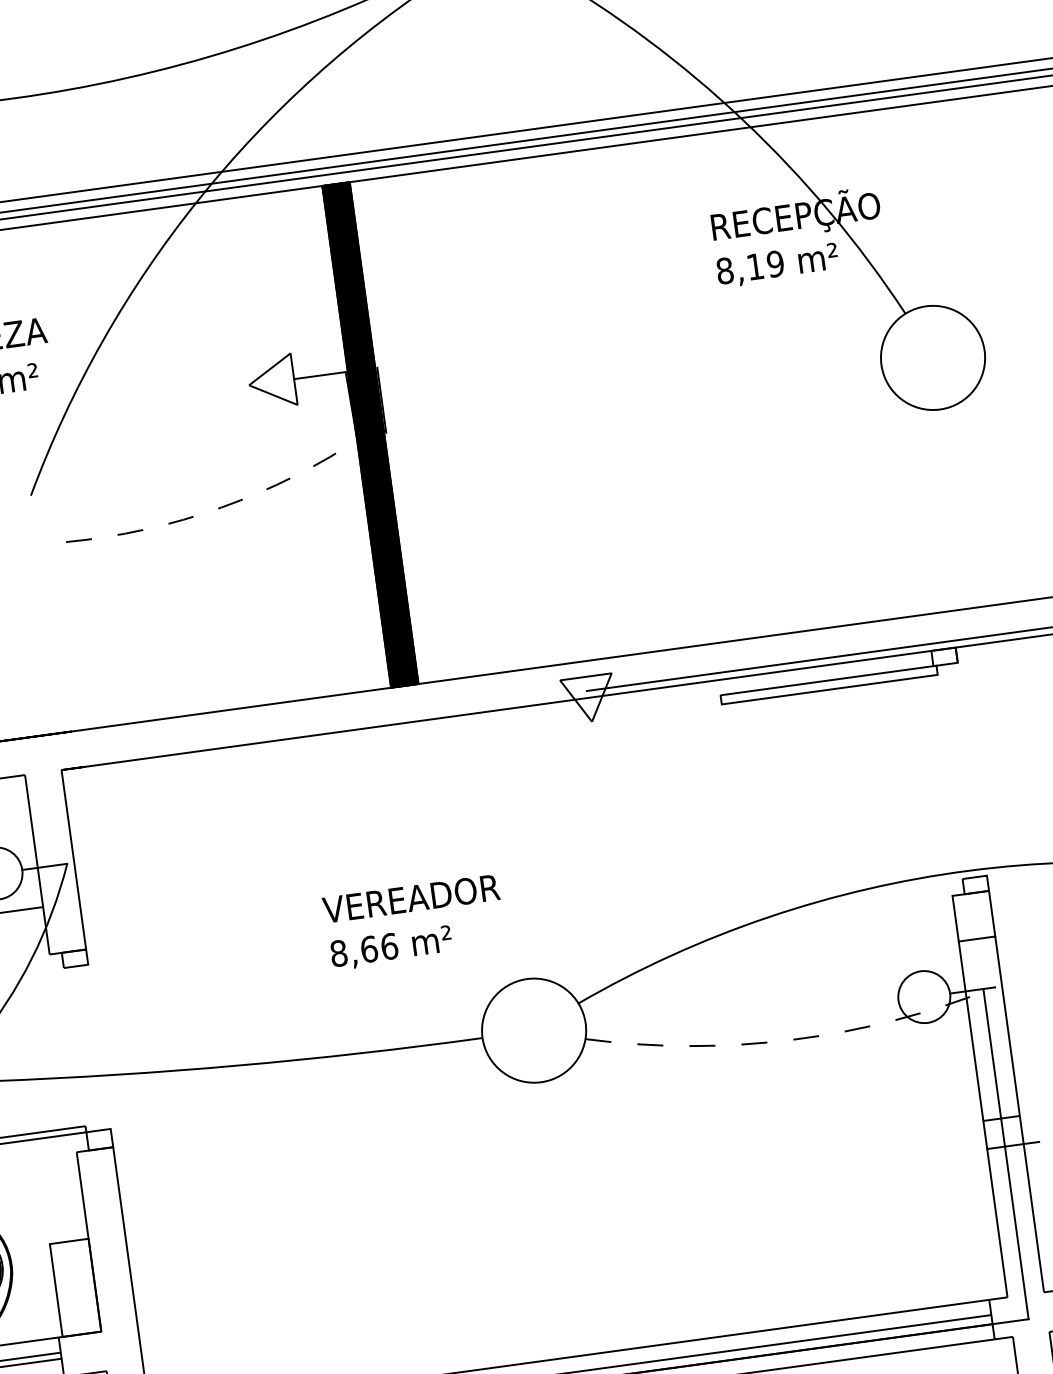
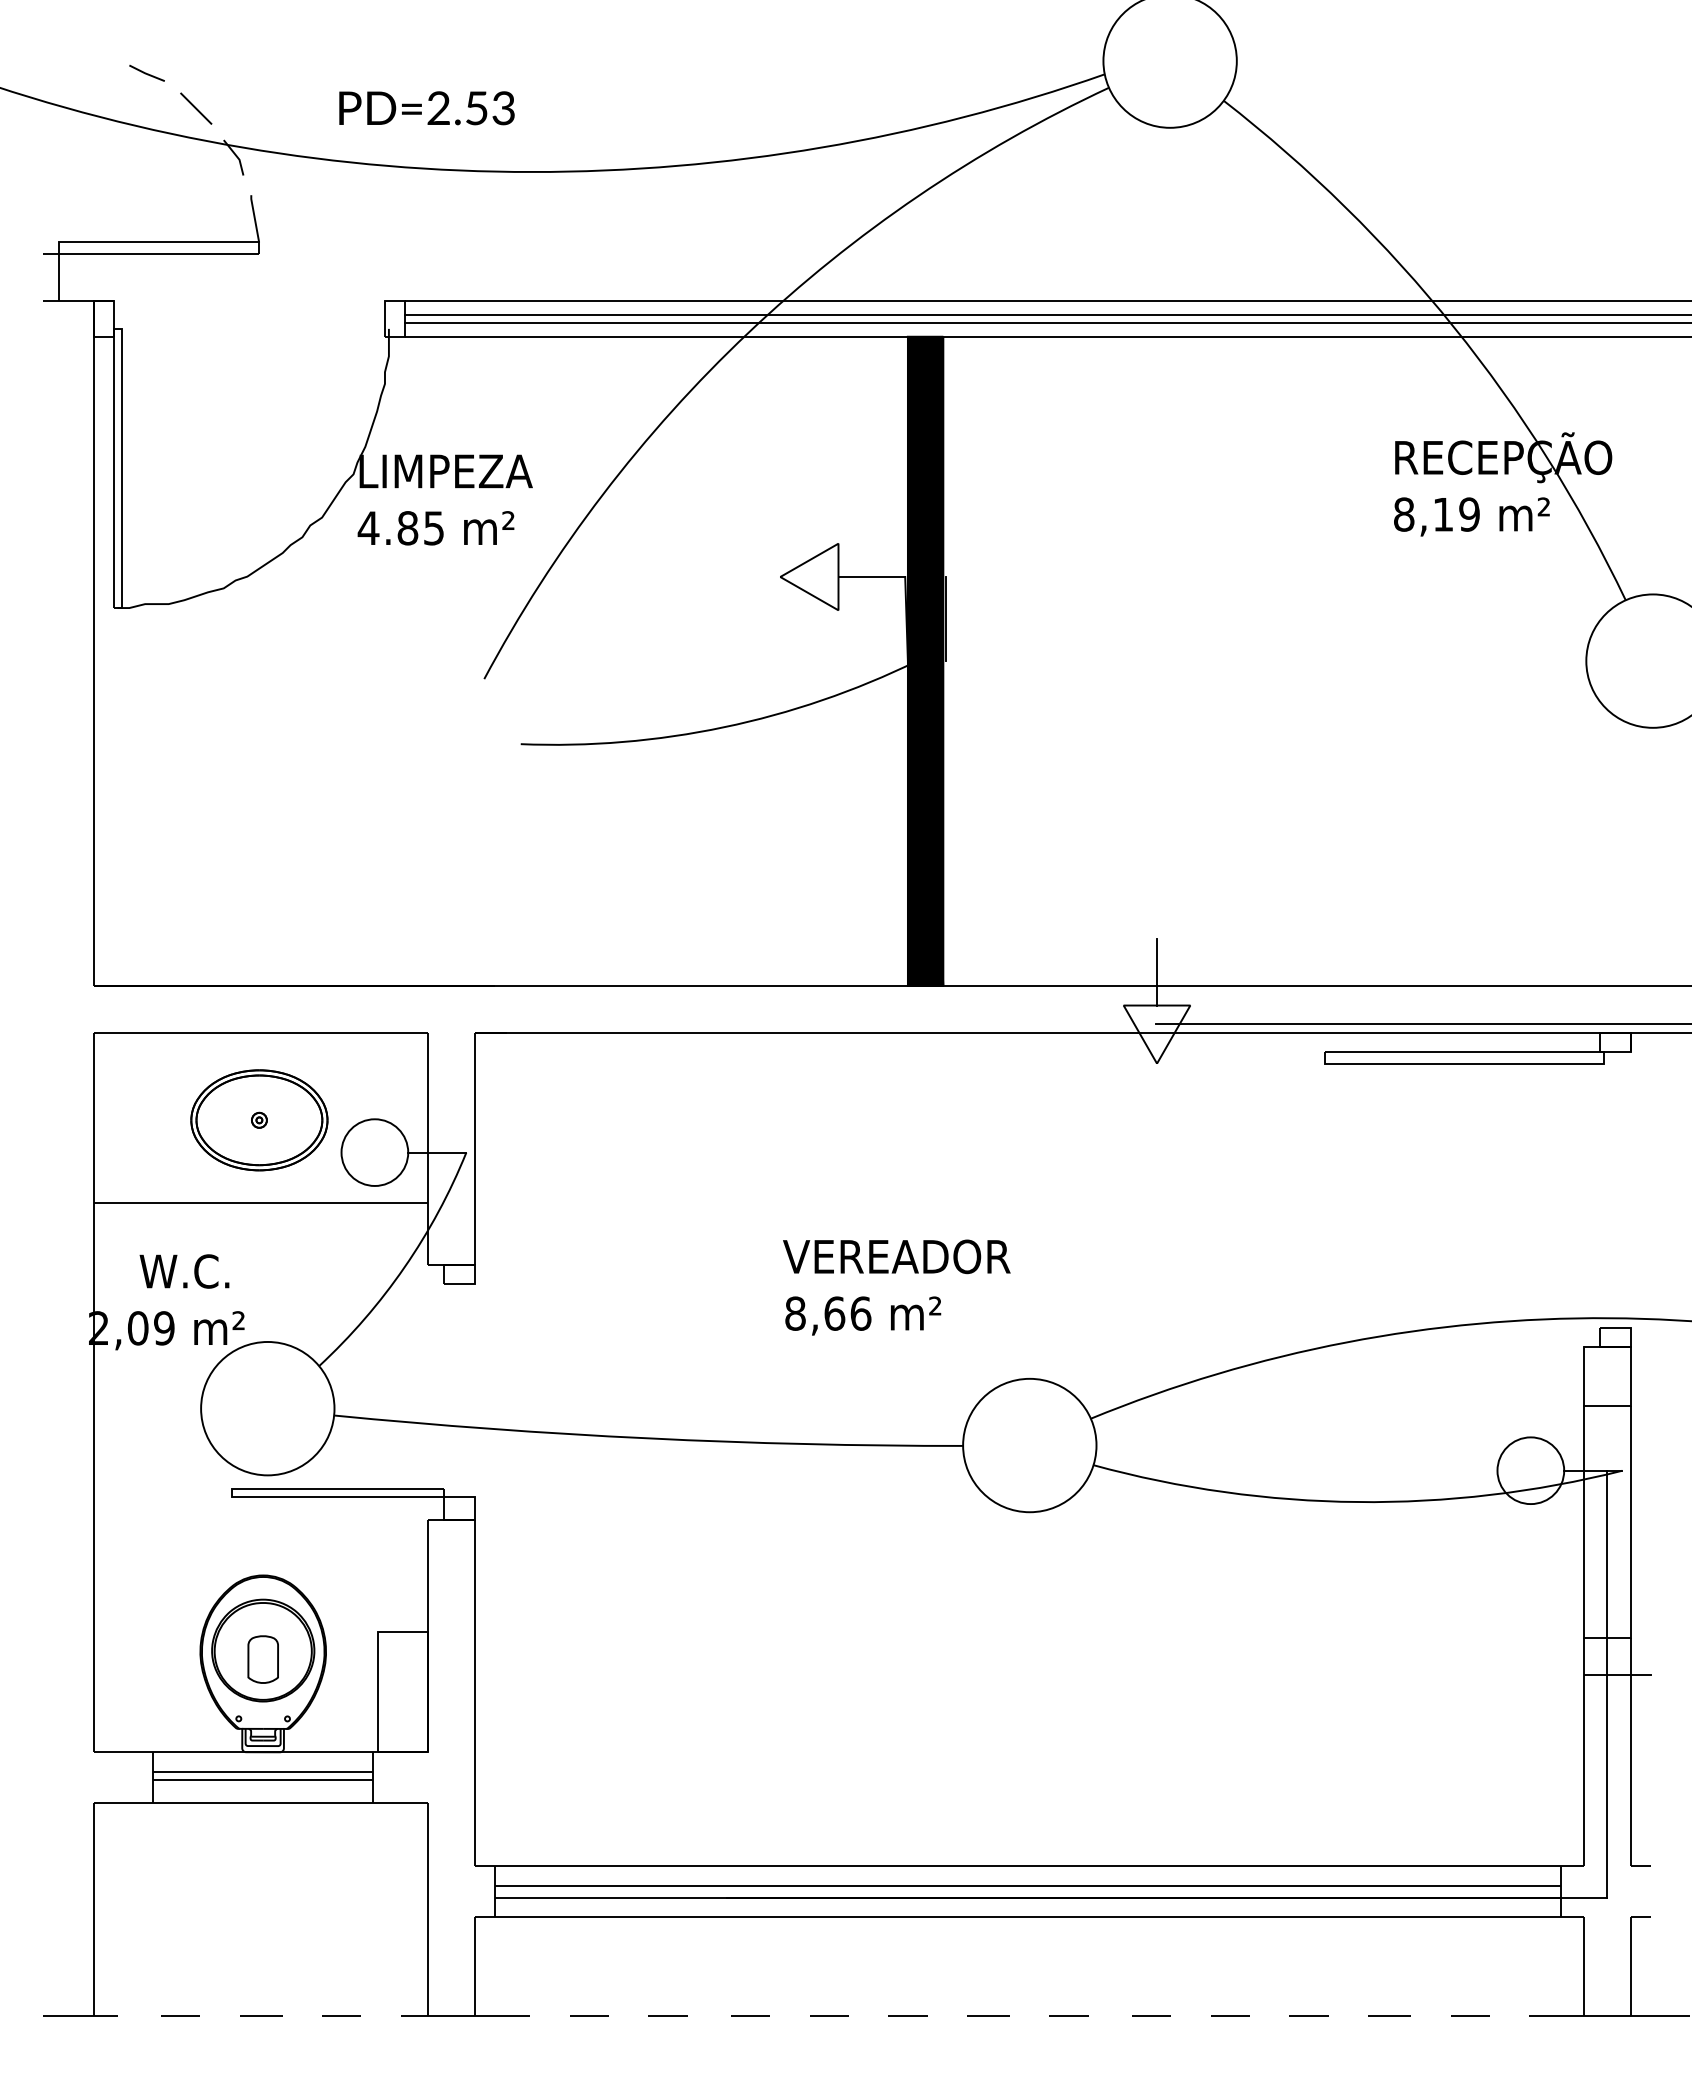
arc: (221, 507) -> (724, 727), dashed -> solid
line: (582, 650) -> (1157, 971), added
arc: (793, 1040) -> (1357, 1502), dashed -> solid

